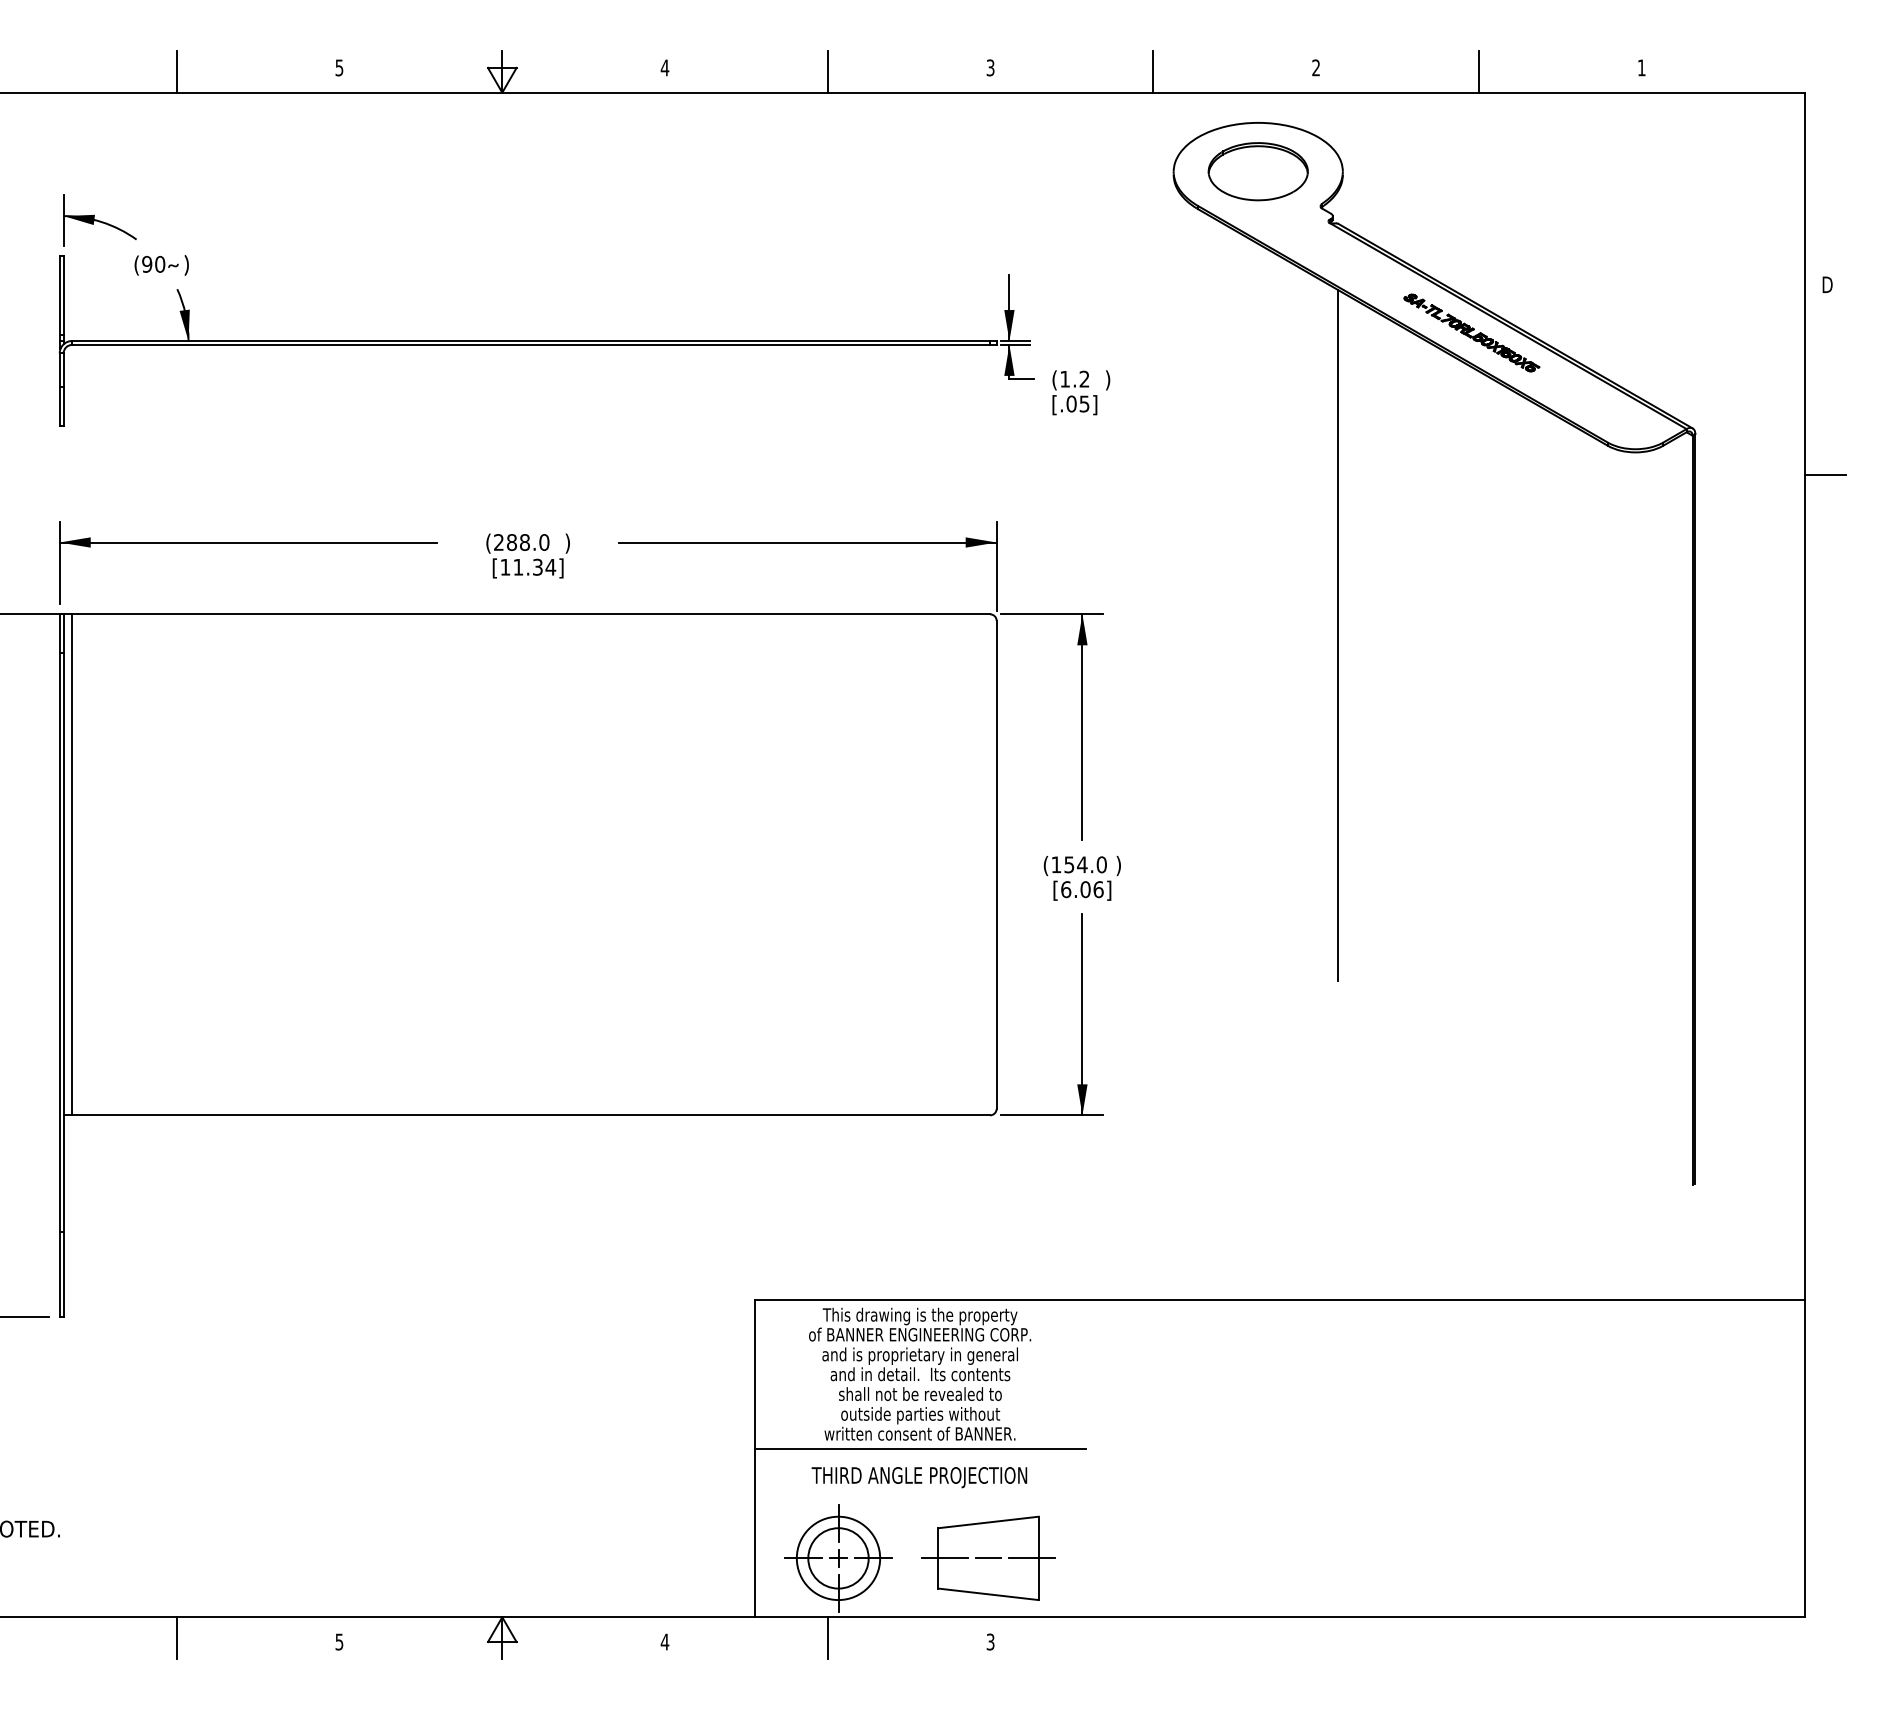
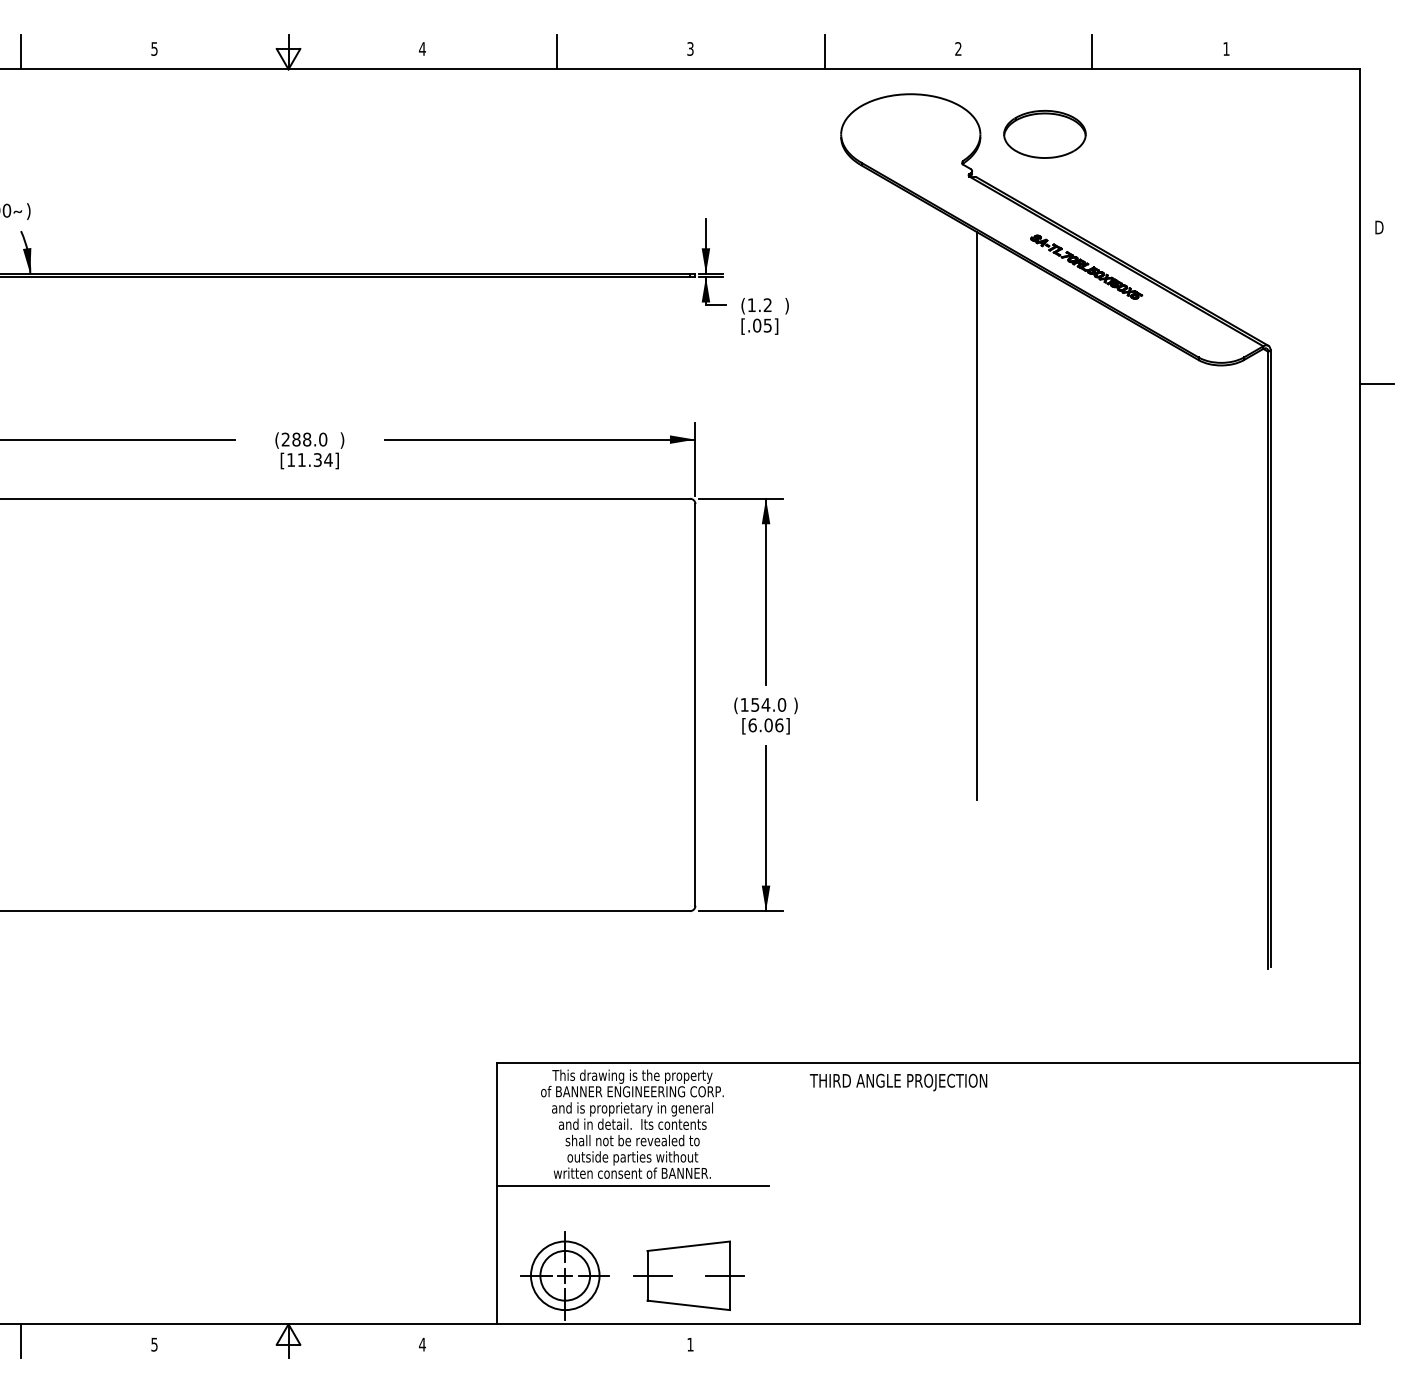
part: (1257, 171) -> (1044, 134), moved
text: (919, 1477) -> (898, 1082), moved
line: (988, 1558) -> (688, 1275), removed
line: (827, 1637) -> (556, 1340), removed
text: (990, 1641) -> (690, 1344), 3 -> 1

